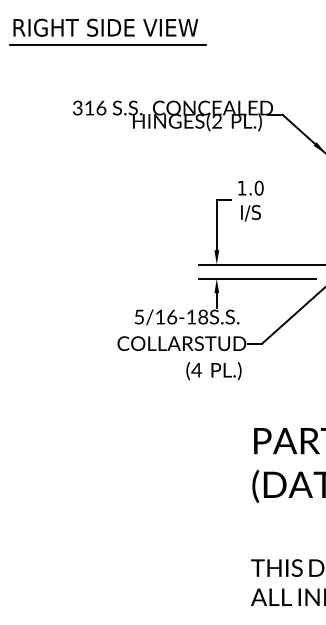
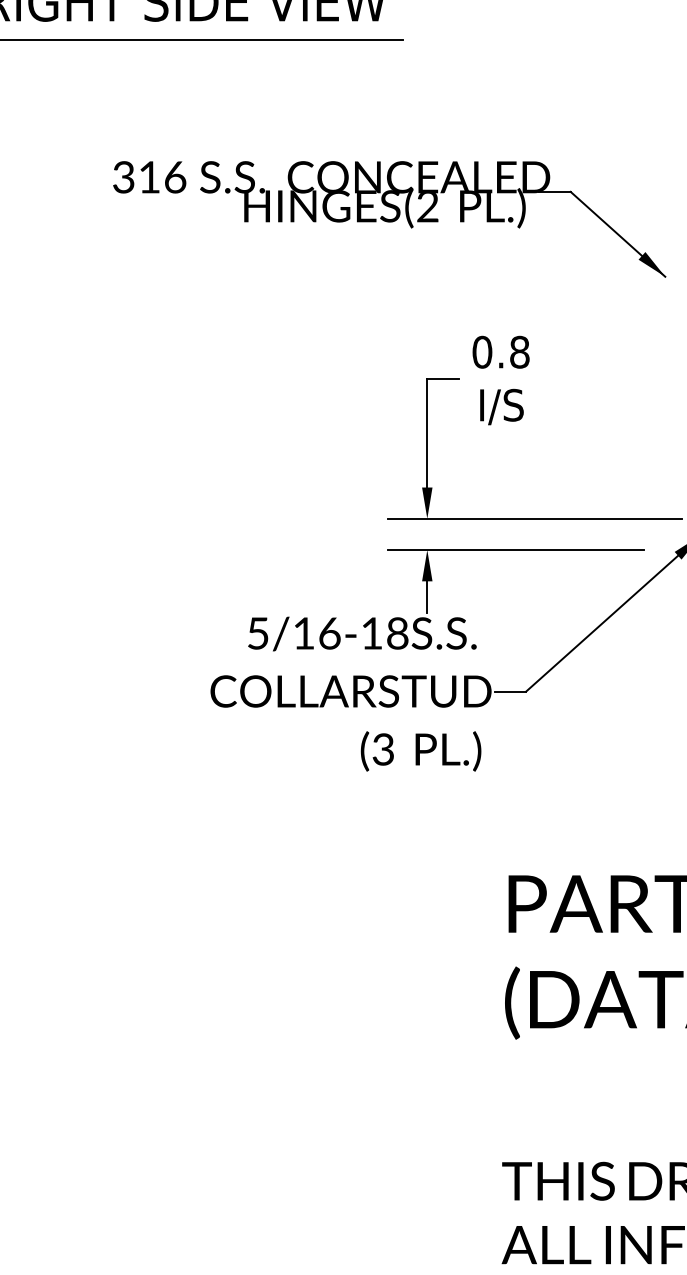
text: (250, 187) -> (500, 350), 1.0 -> 0.8
text: (196, 369) -> (382, 747), (4 -> (3

